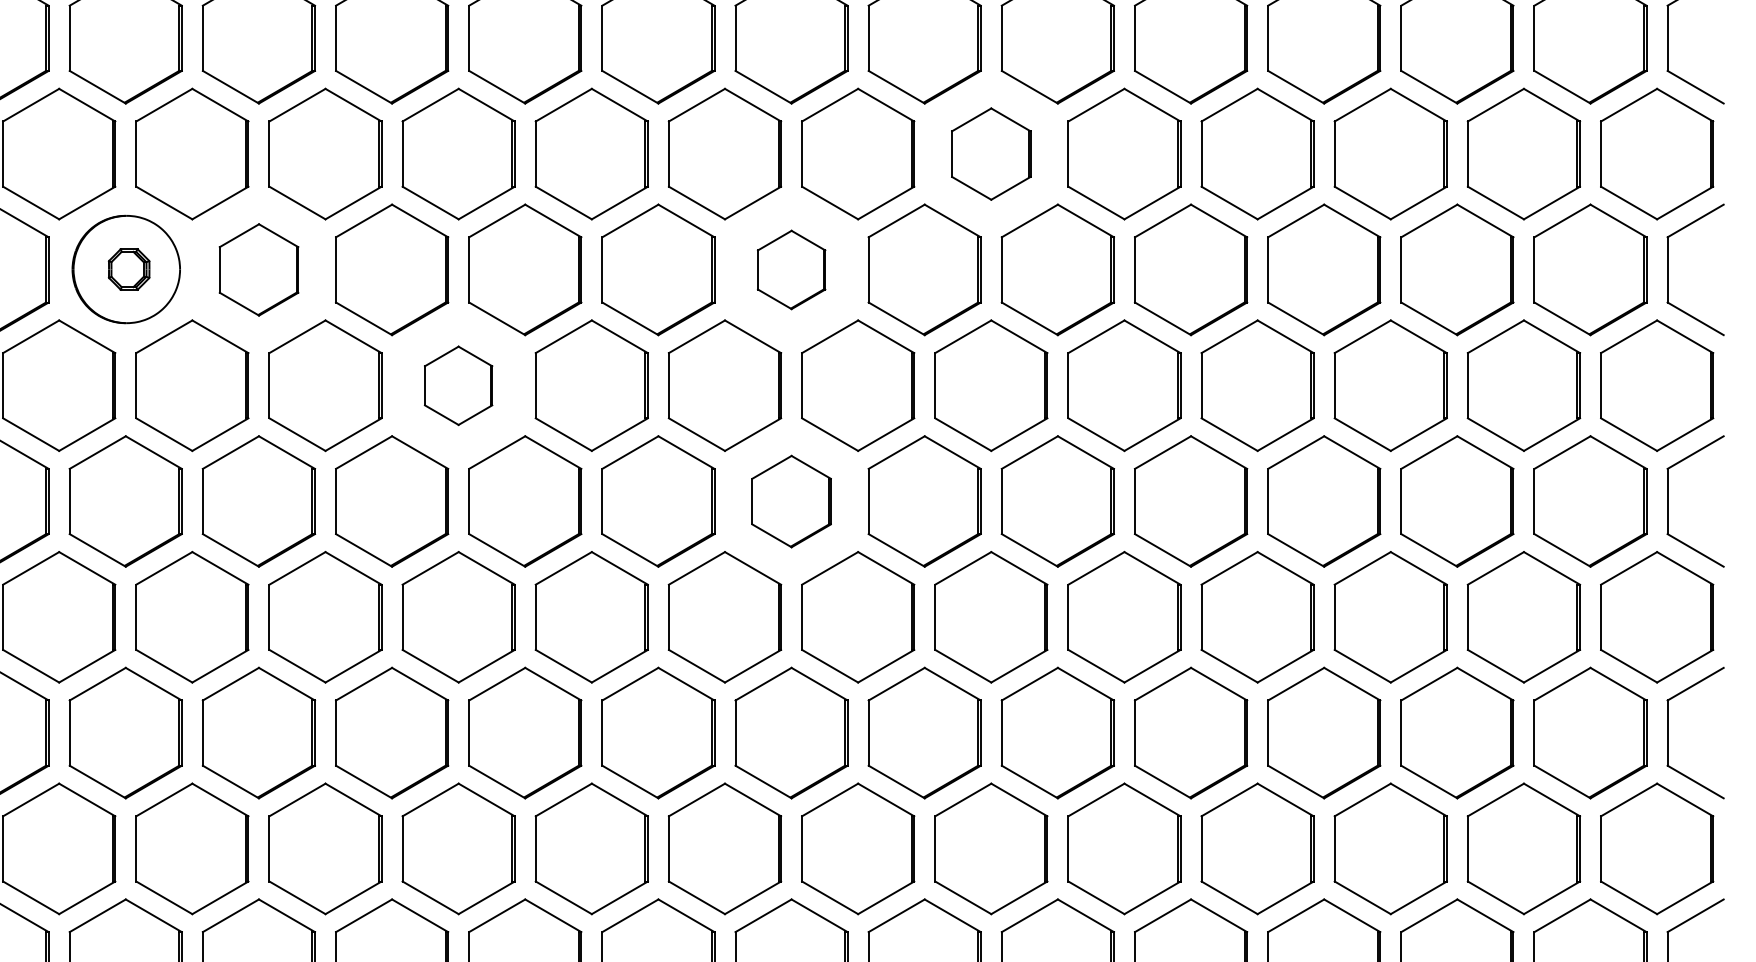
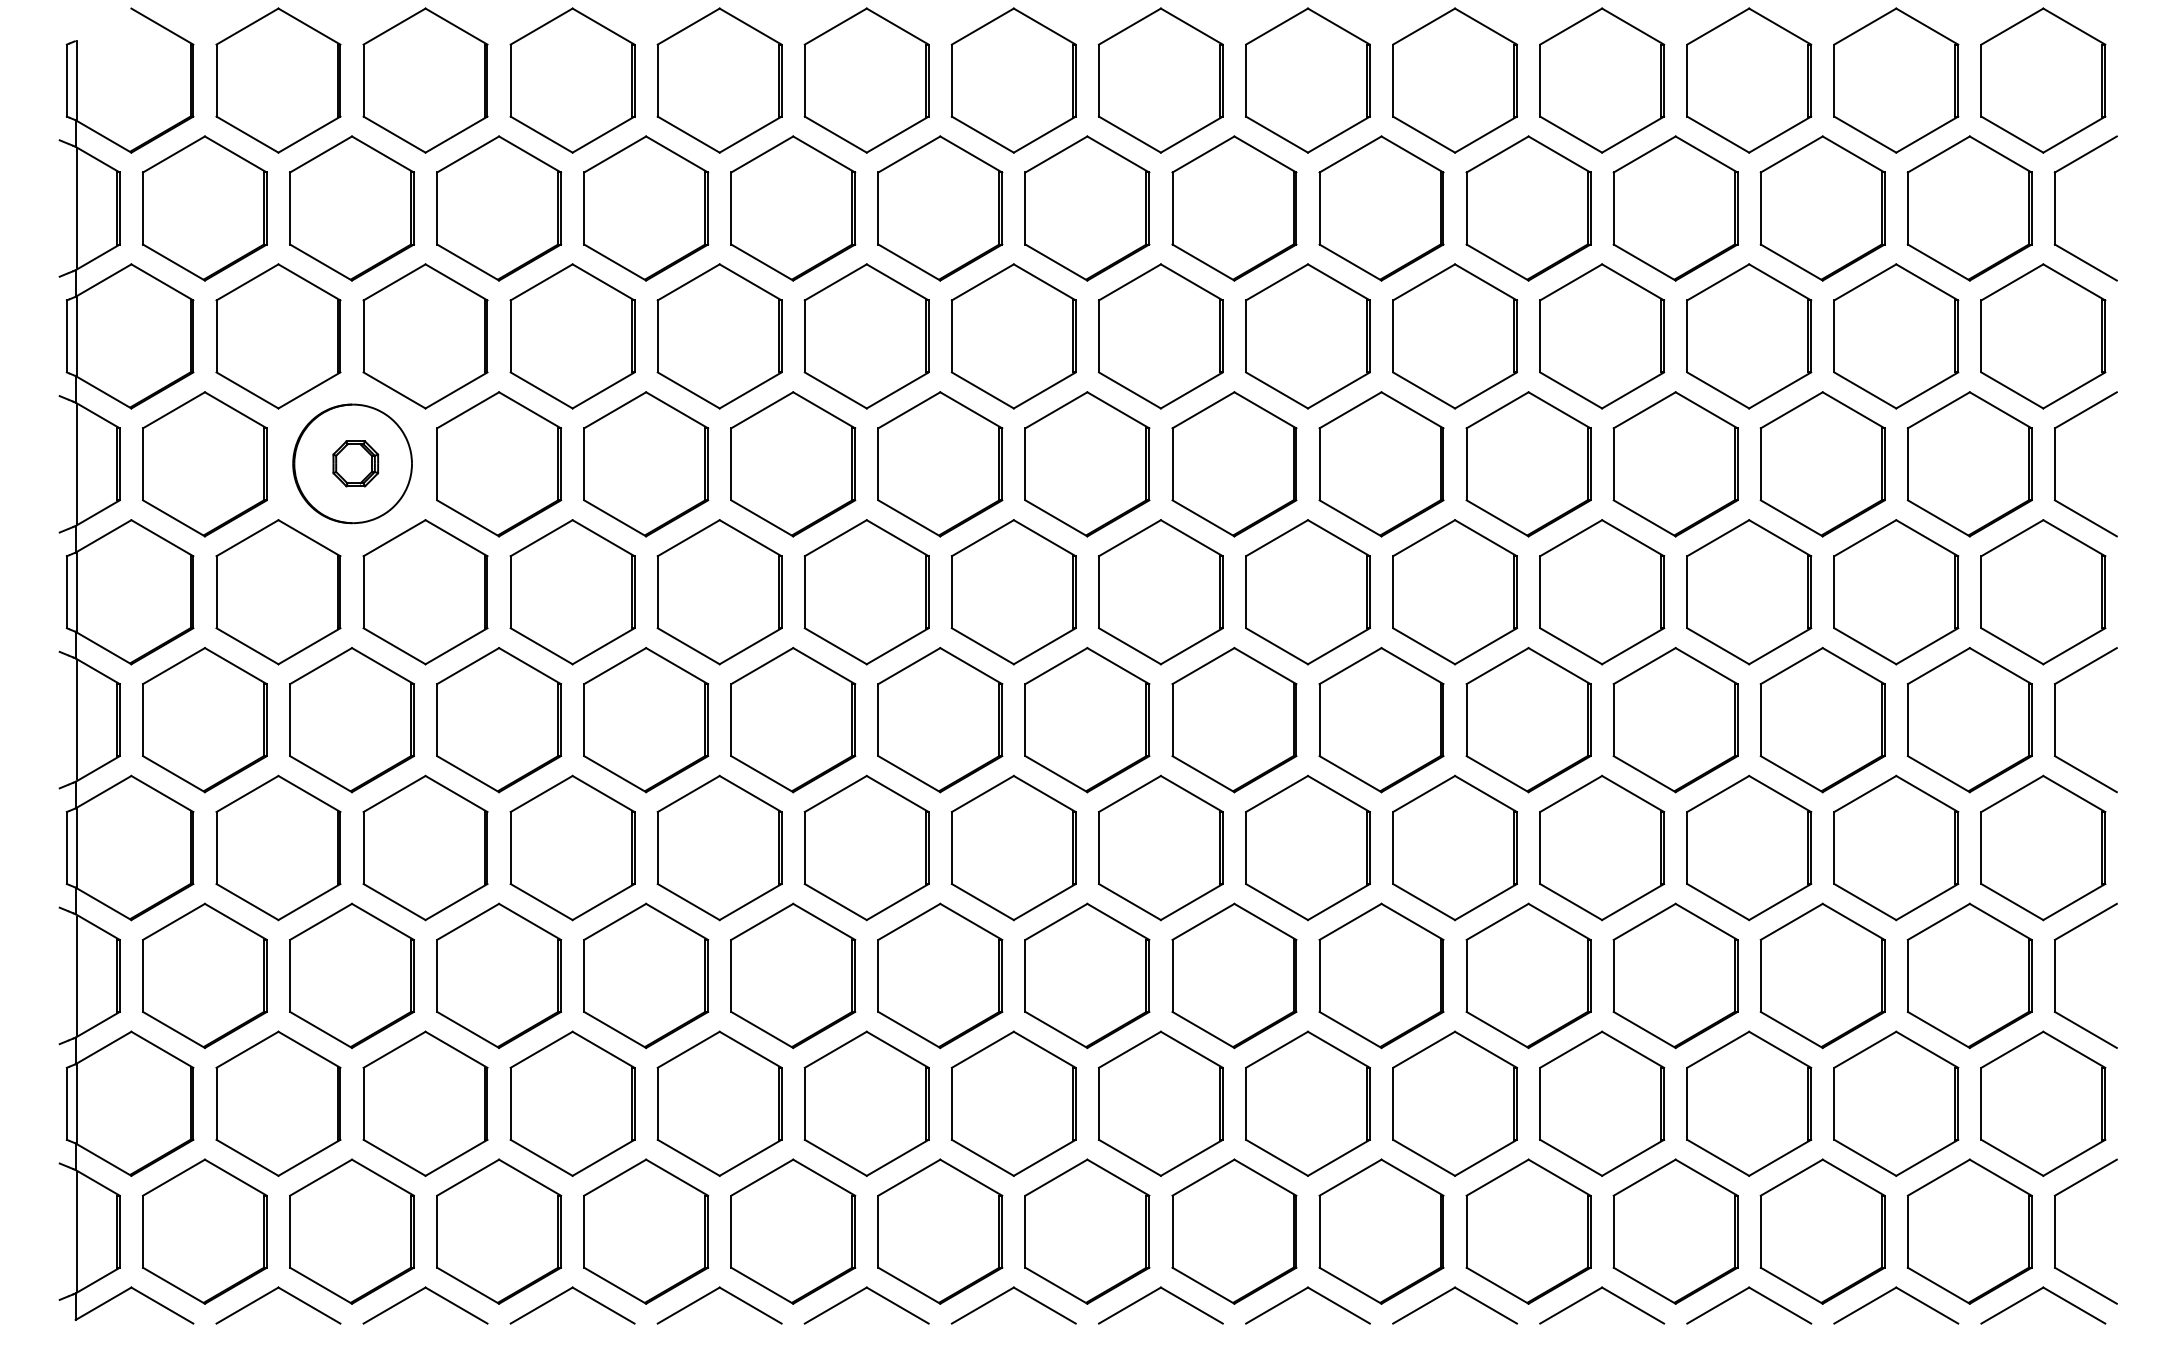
part: (990, 154) -> (1307, 336), size x1.43
part: (259, 270) -> (499, 464), size x1.43
part: (791, 270) -> (1087, 464), size x1.67
part: (458, 385) -> (719, 592), size x1.67
part: (791, 501) -> (1087, 720), size x1.43

